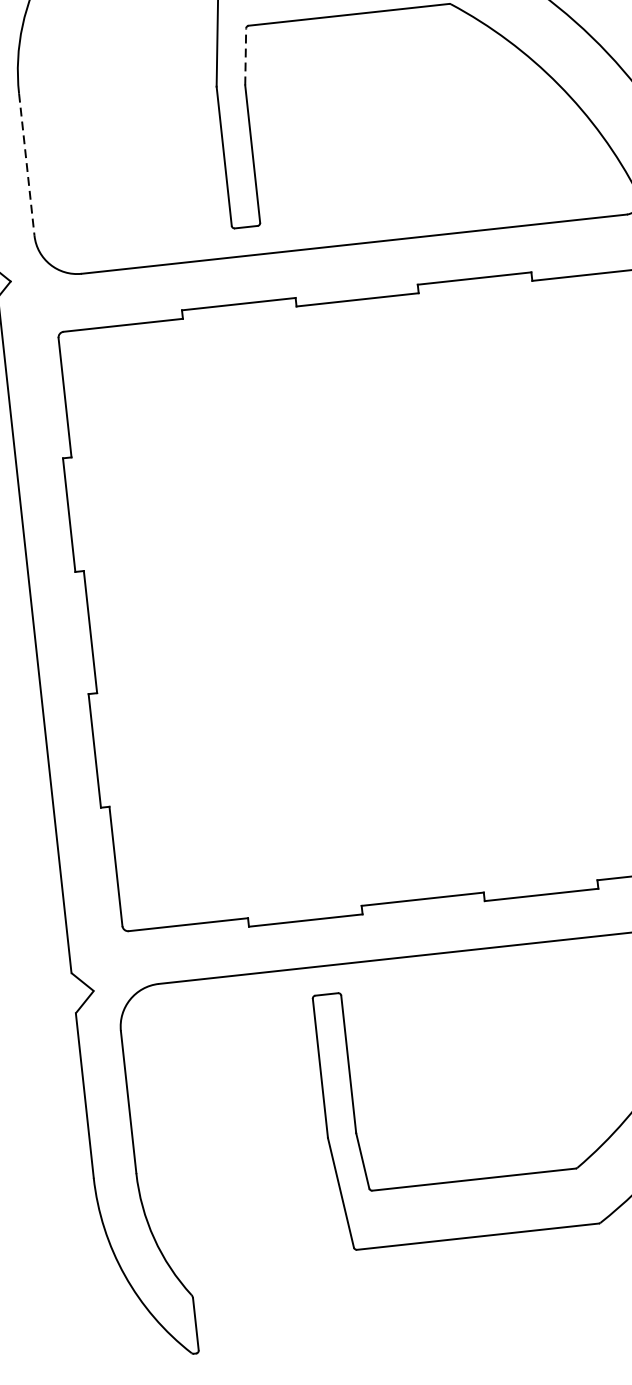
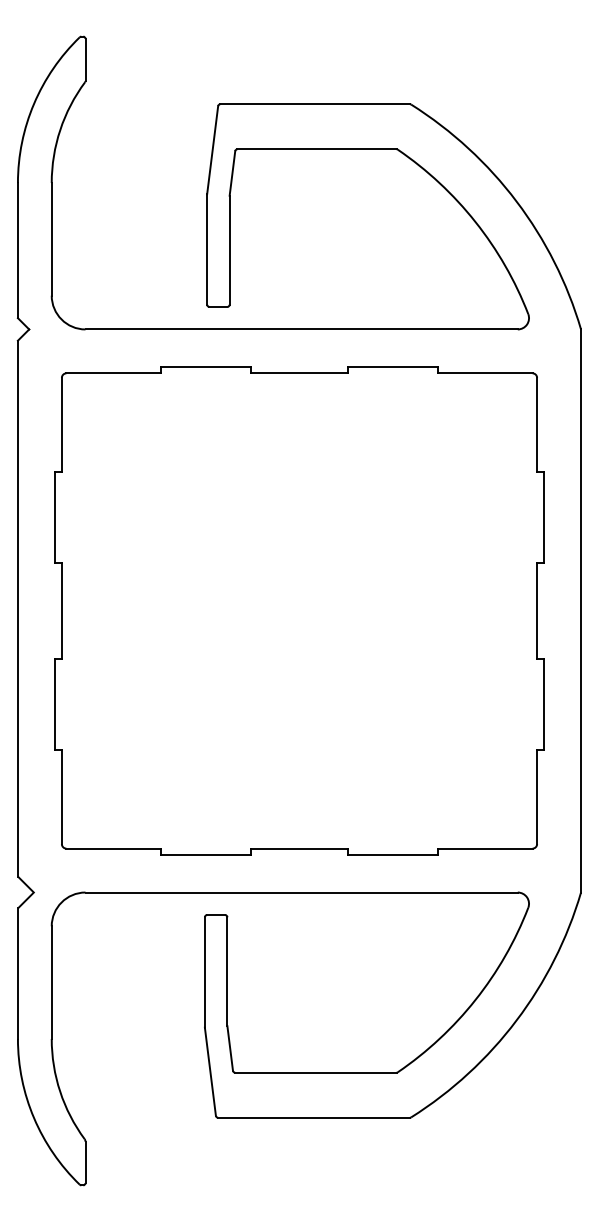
line: (245, 55) -> (232, 172), dashed -> solid
line: (26, 165) -> (51, 239), dashed -> solid

